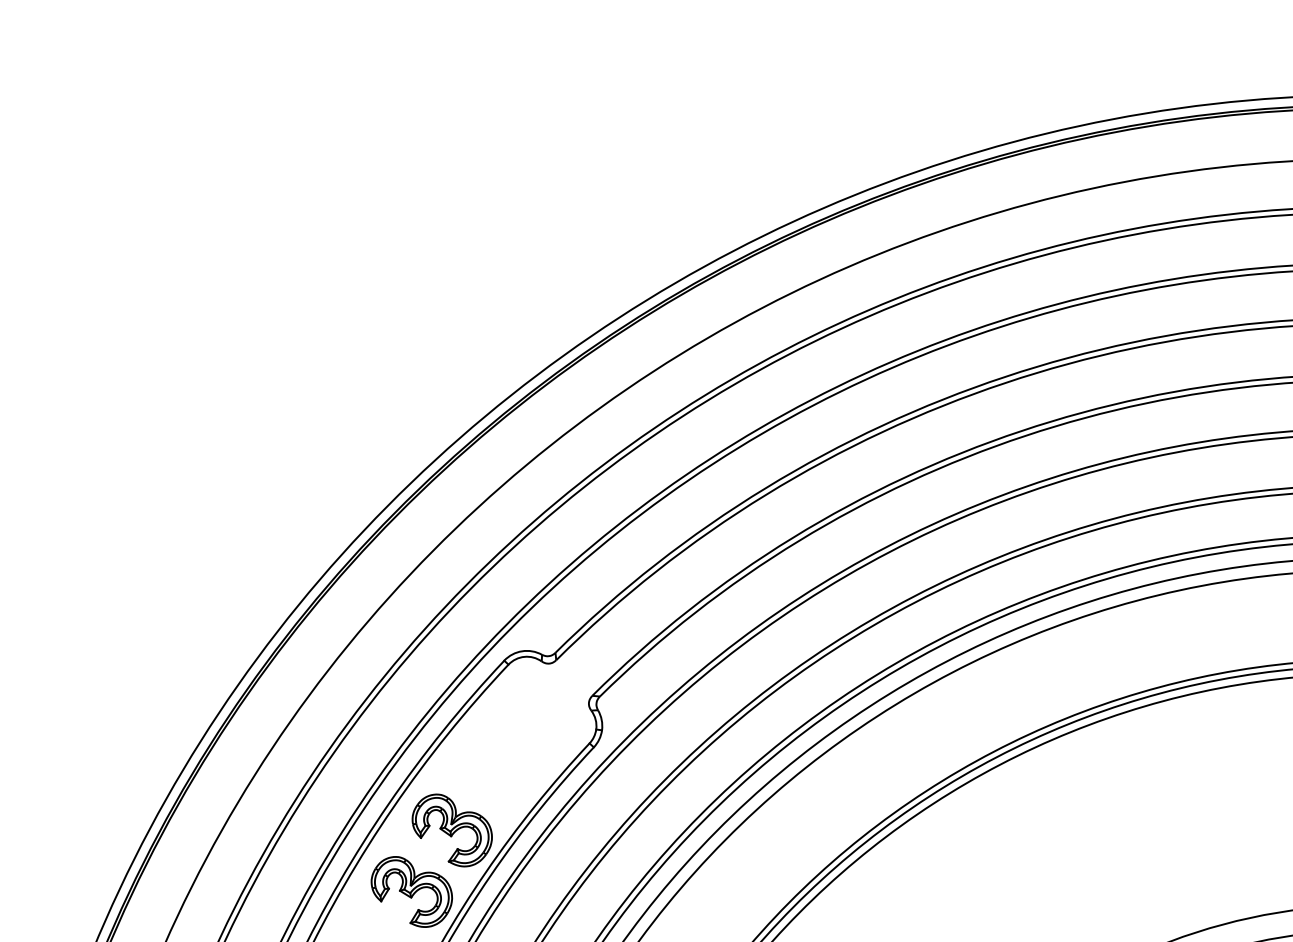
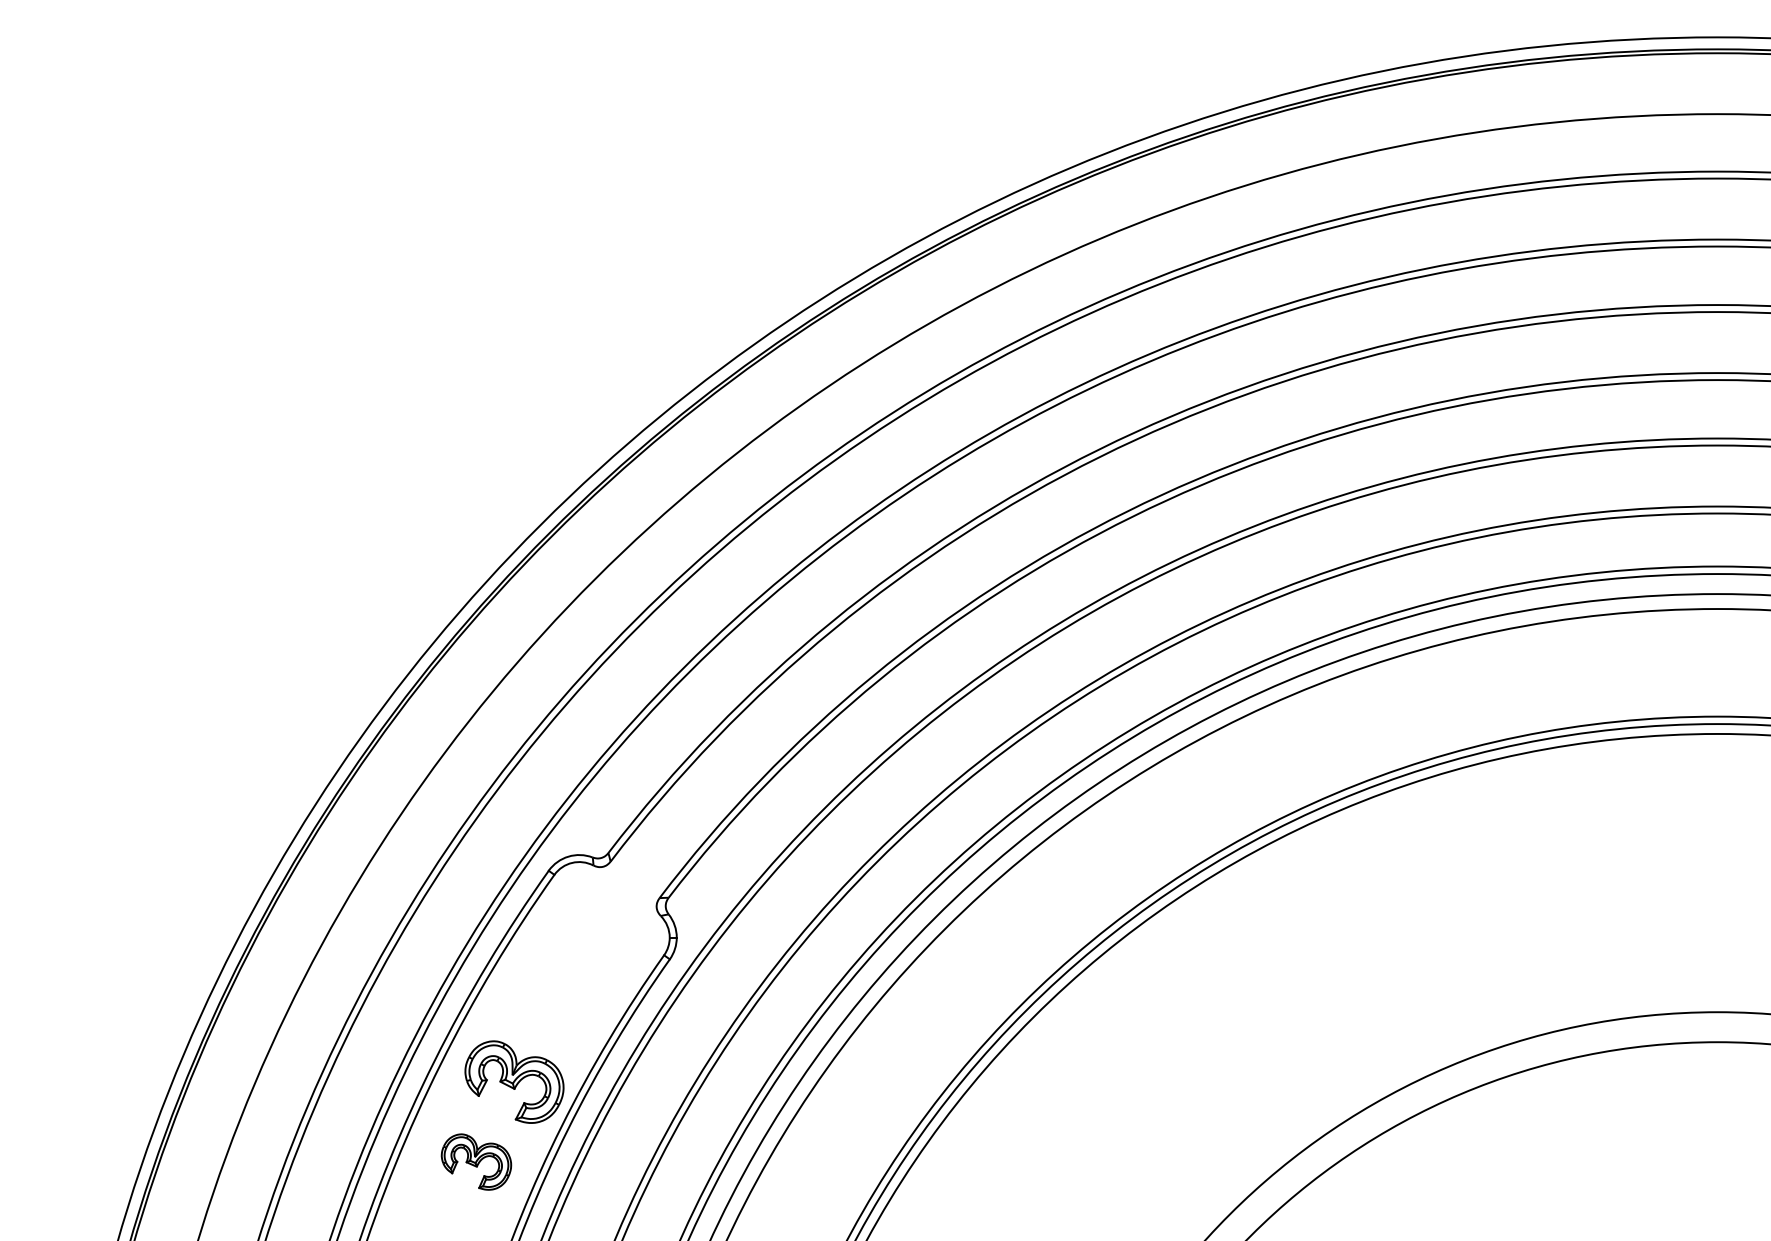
part: (411, 891) -> (476, 1161), size x0.7

